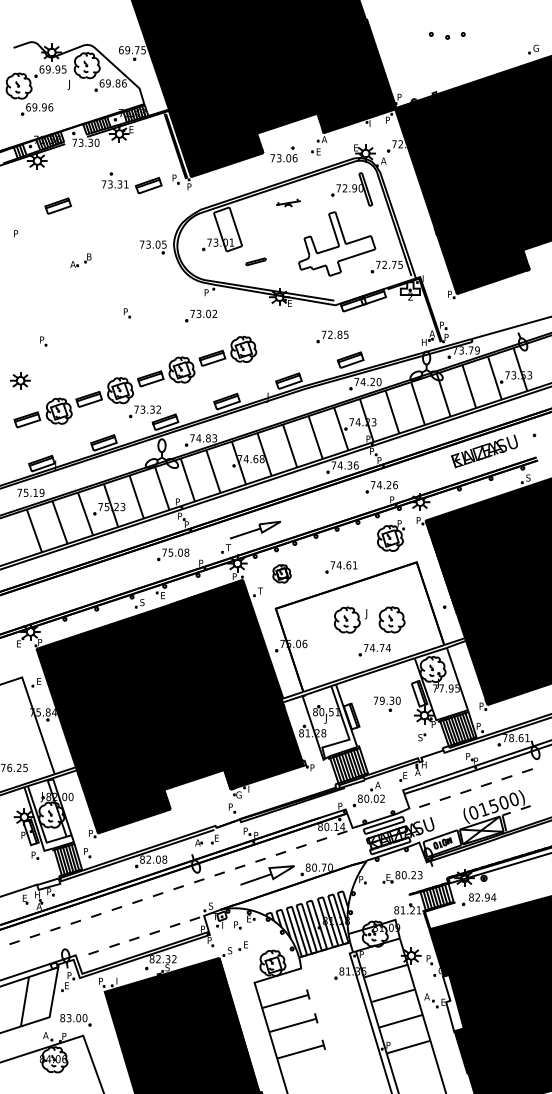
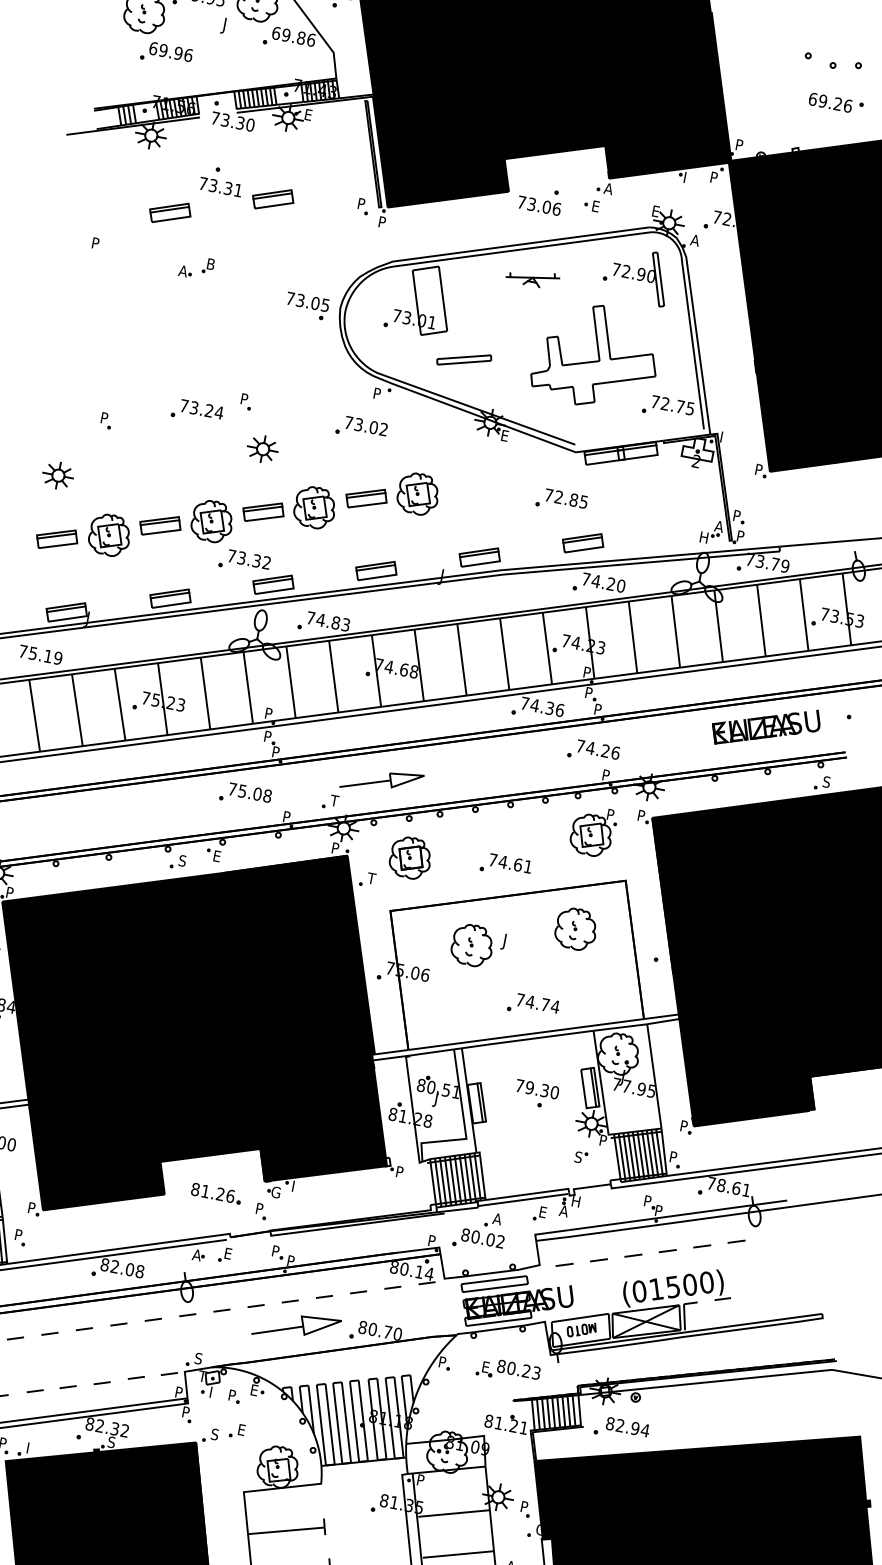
part: (454, 60) -> (836, 103), added
part: (131, 183) -> (246, 190), moved
part: (288, 202) -> (533, 276), size x1.43
part: (80, 260) -> (196, 267), moved
part: (255, 261) -> (463, 359), size x1.67
part: (98, 325) -> (197, 412), added
part: (142, 339) -> (262, 447), added
part: (281, 573) -> (409, 857), size x1.43
part: (350, 619) -> (477, 945), moved
part: (391, 619) -> (575, 928), moved
part: (202, 802) -> (216, 1193), added

